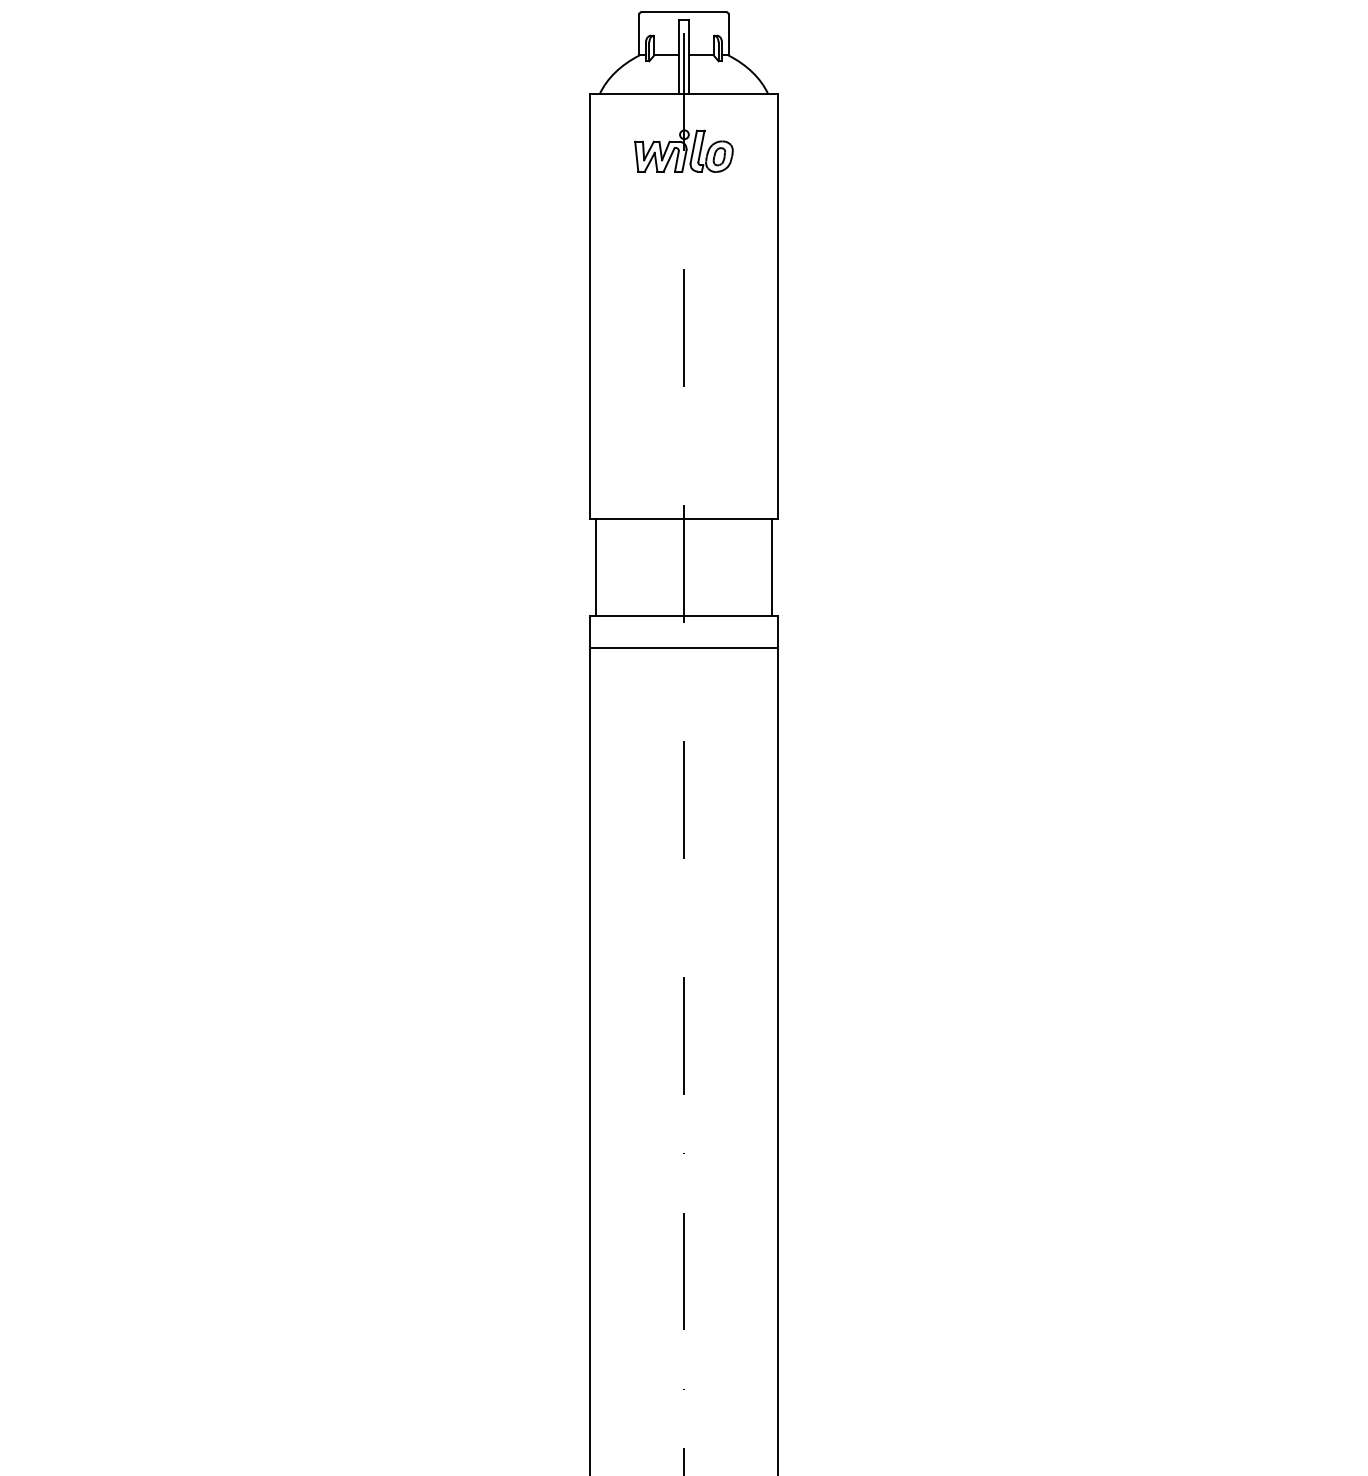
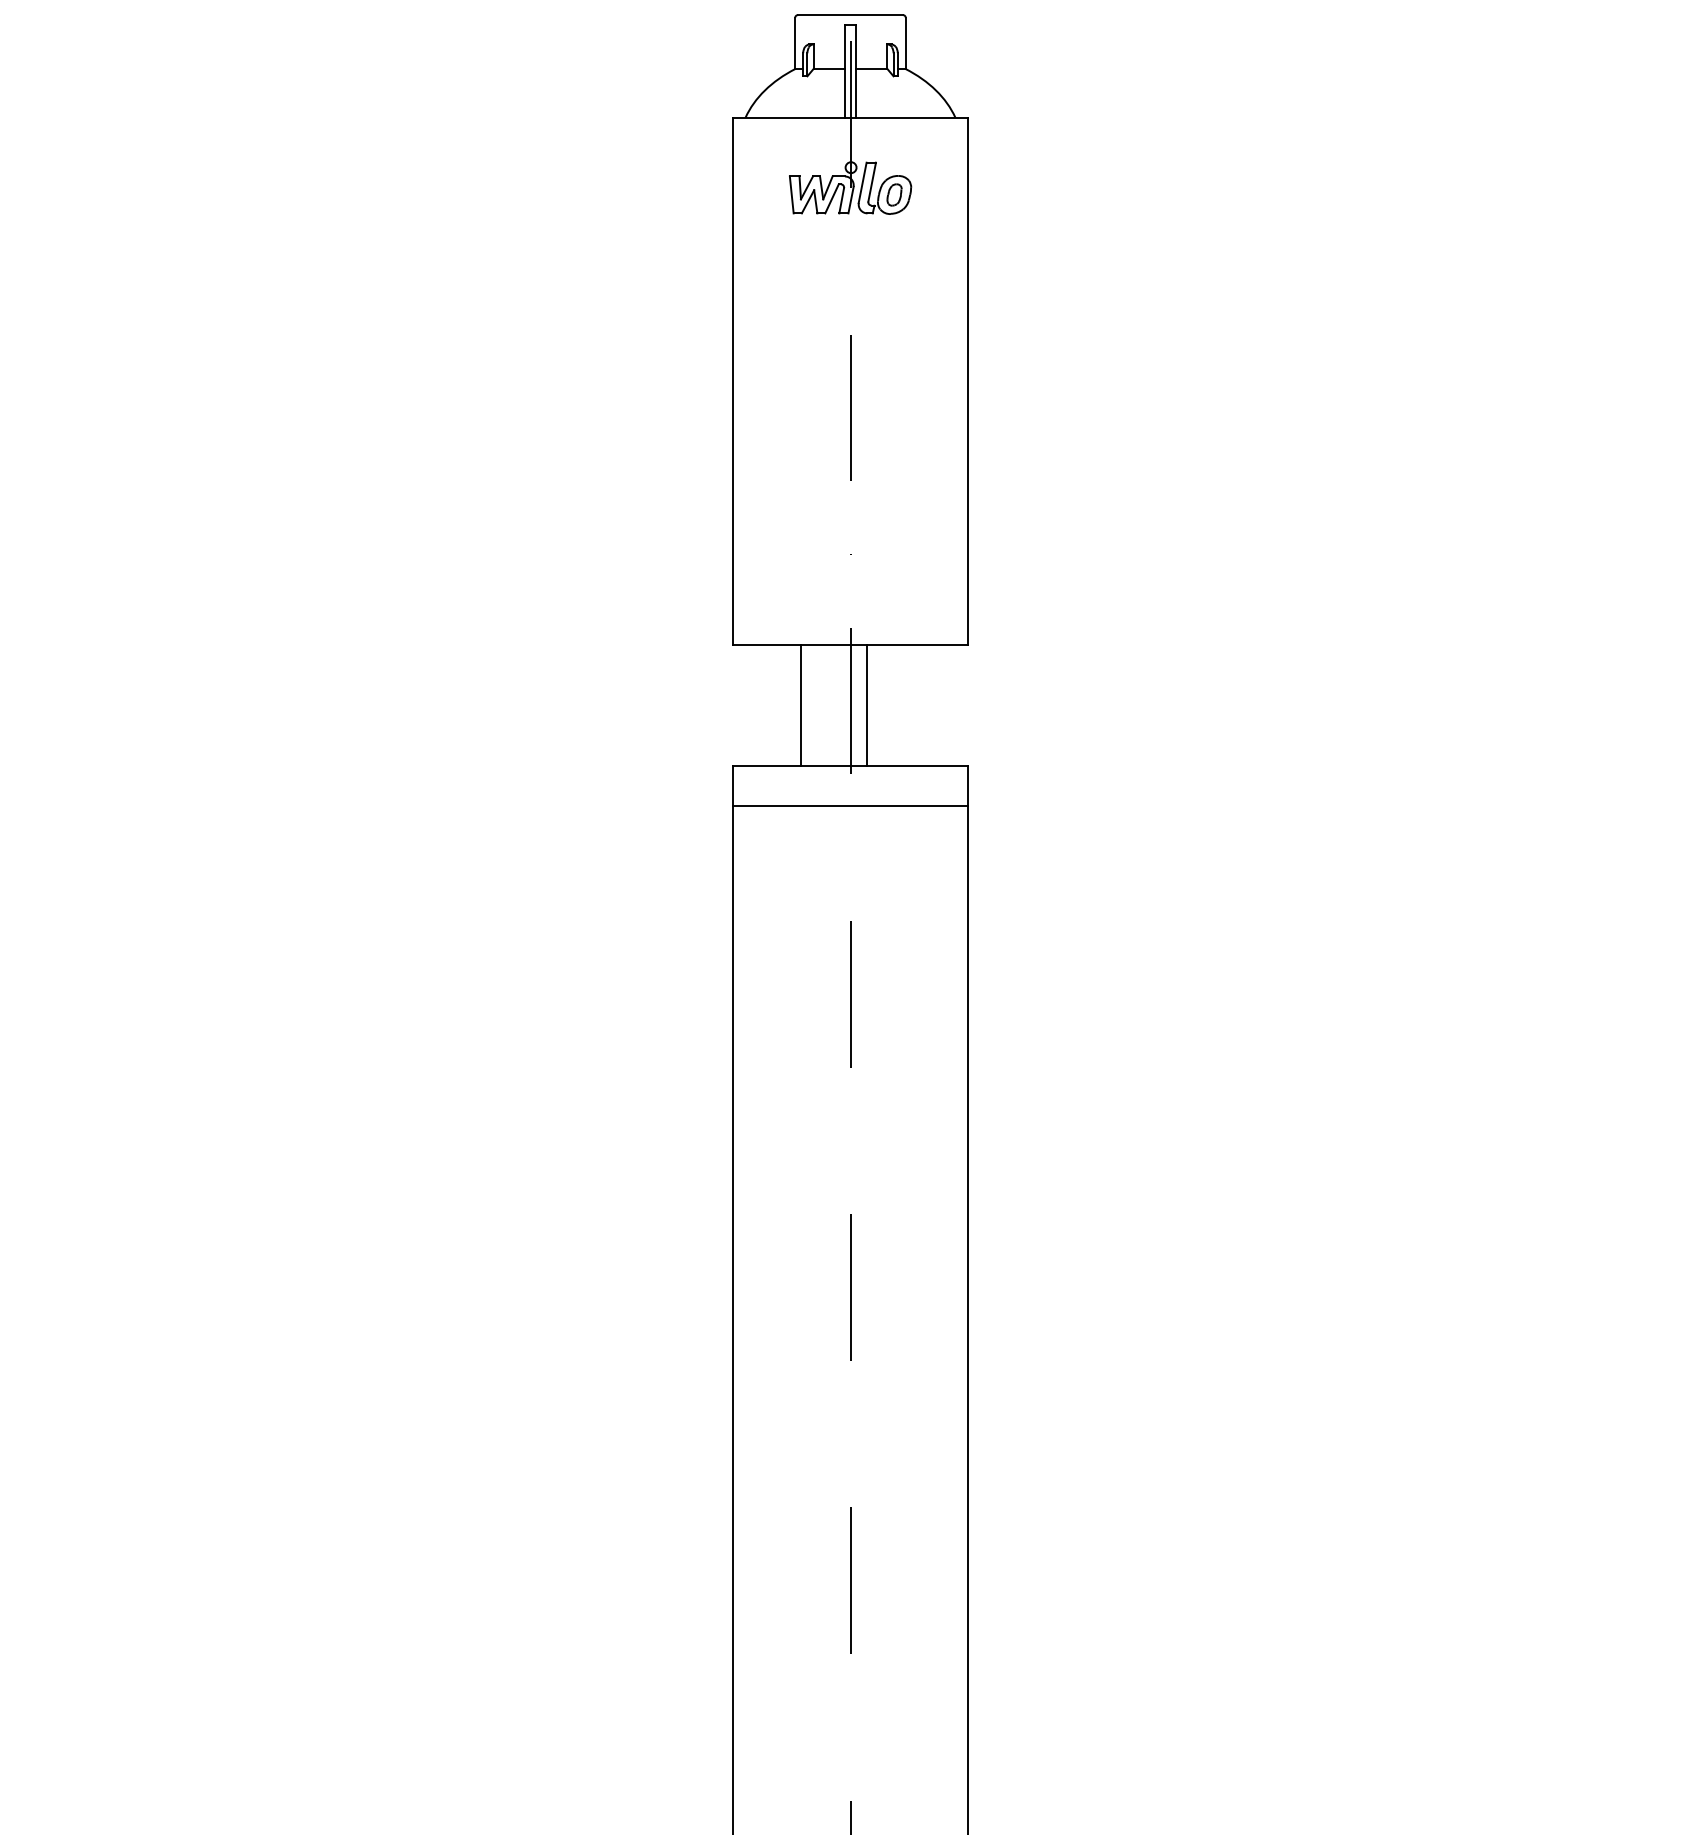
line: (596, 567) -> (800, 705), moved
line: (771, 567) -> (867, 705), moved

